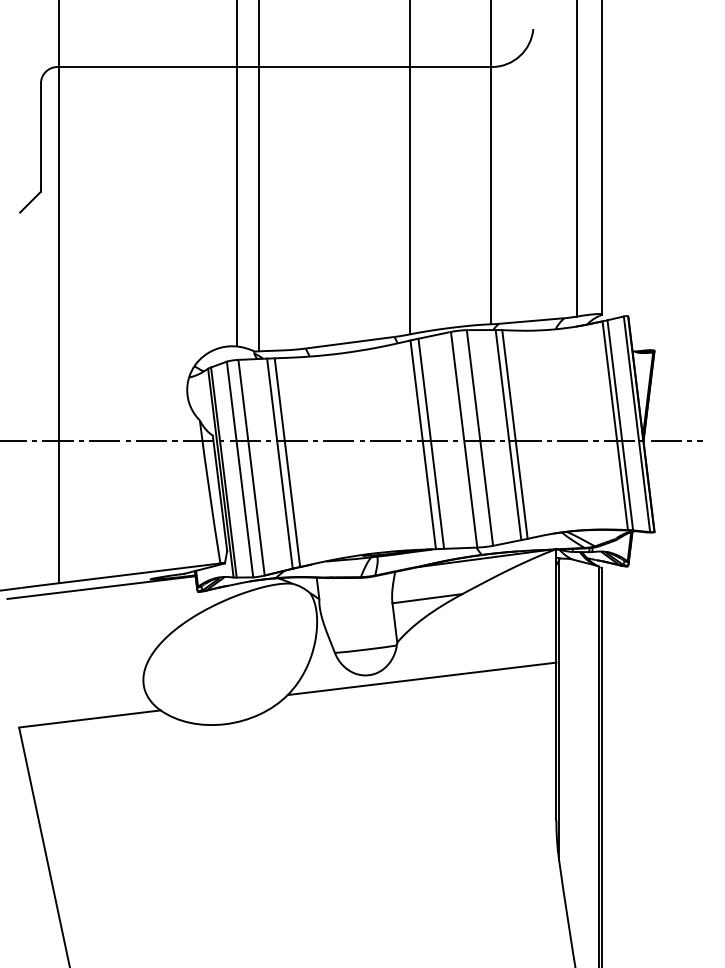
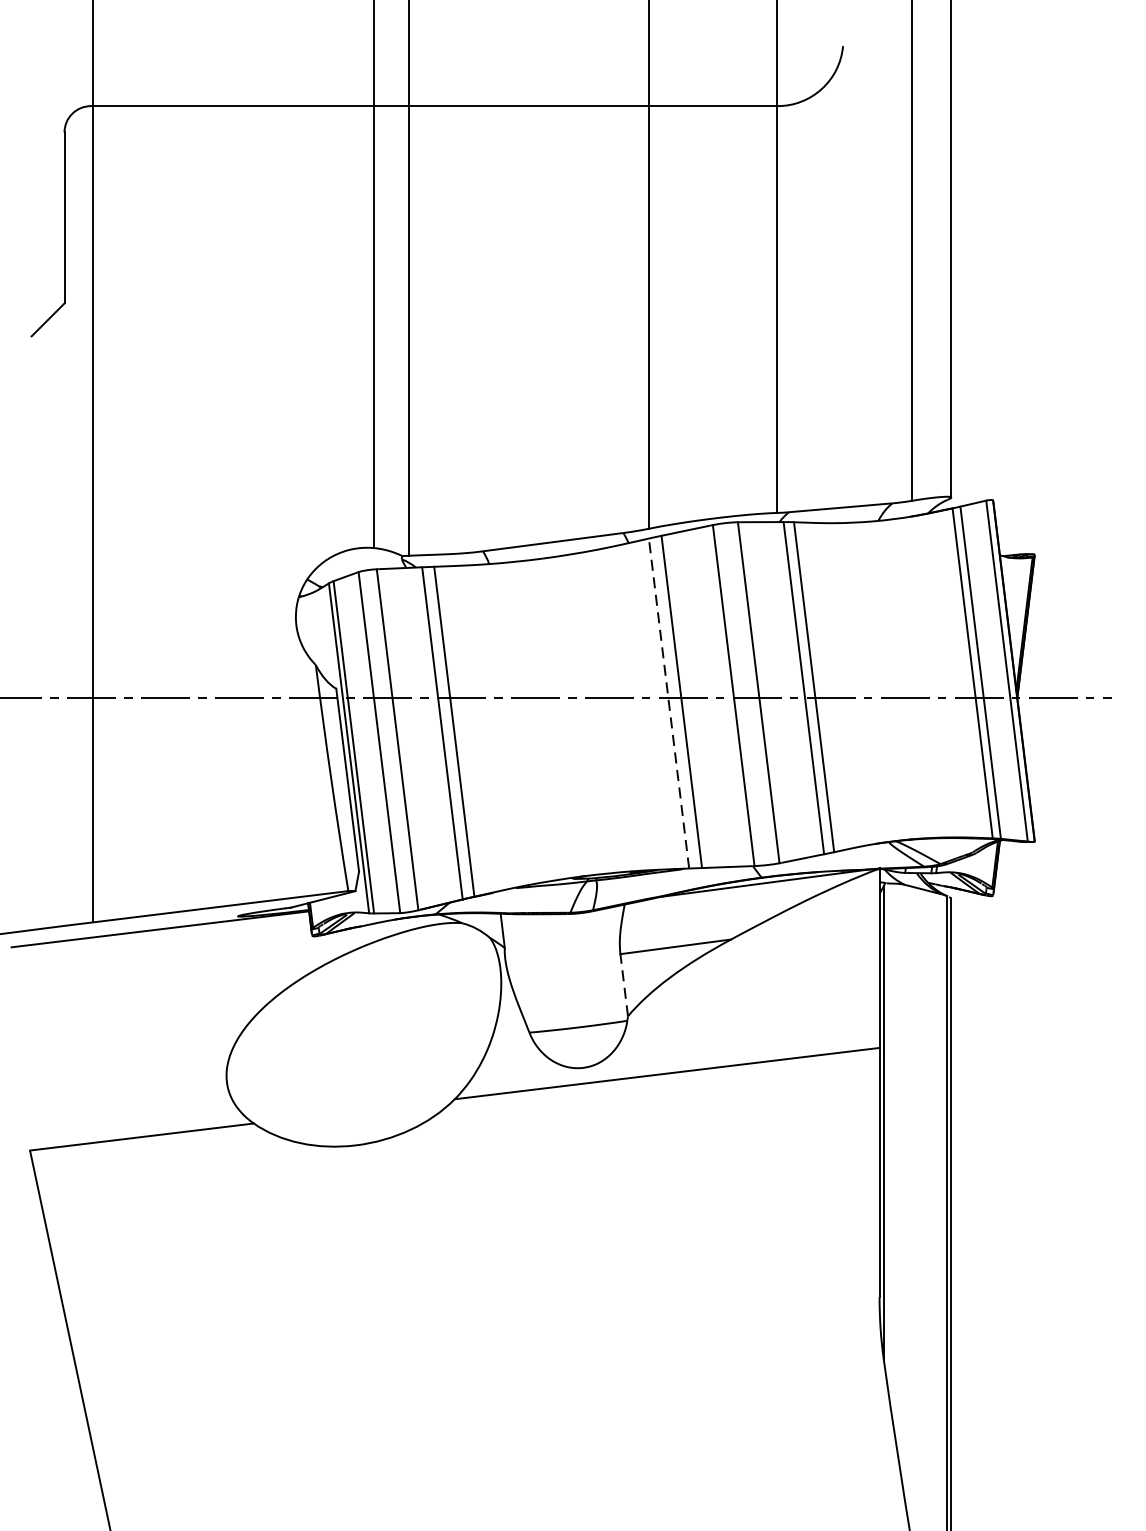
line: (423, 444) -> (669, 703), solid -> dashed
line: (394, 622) -> (623, 984), solid -> dashed

